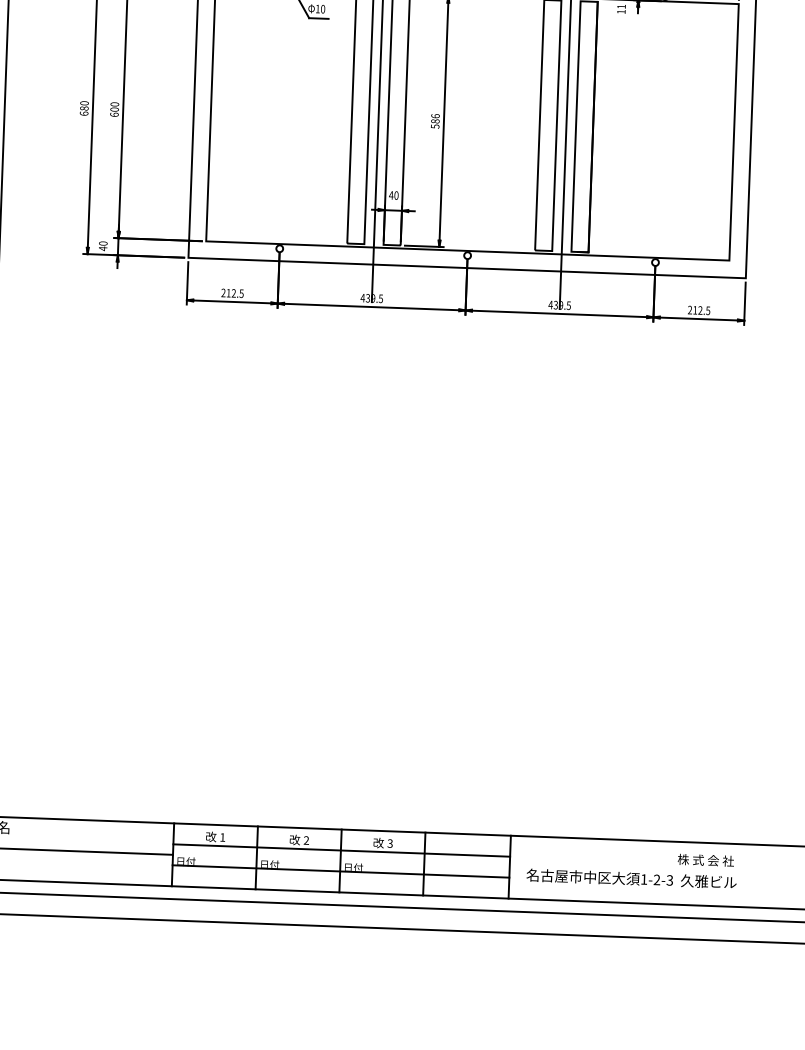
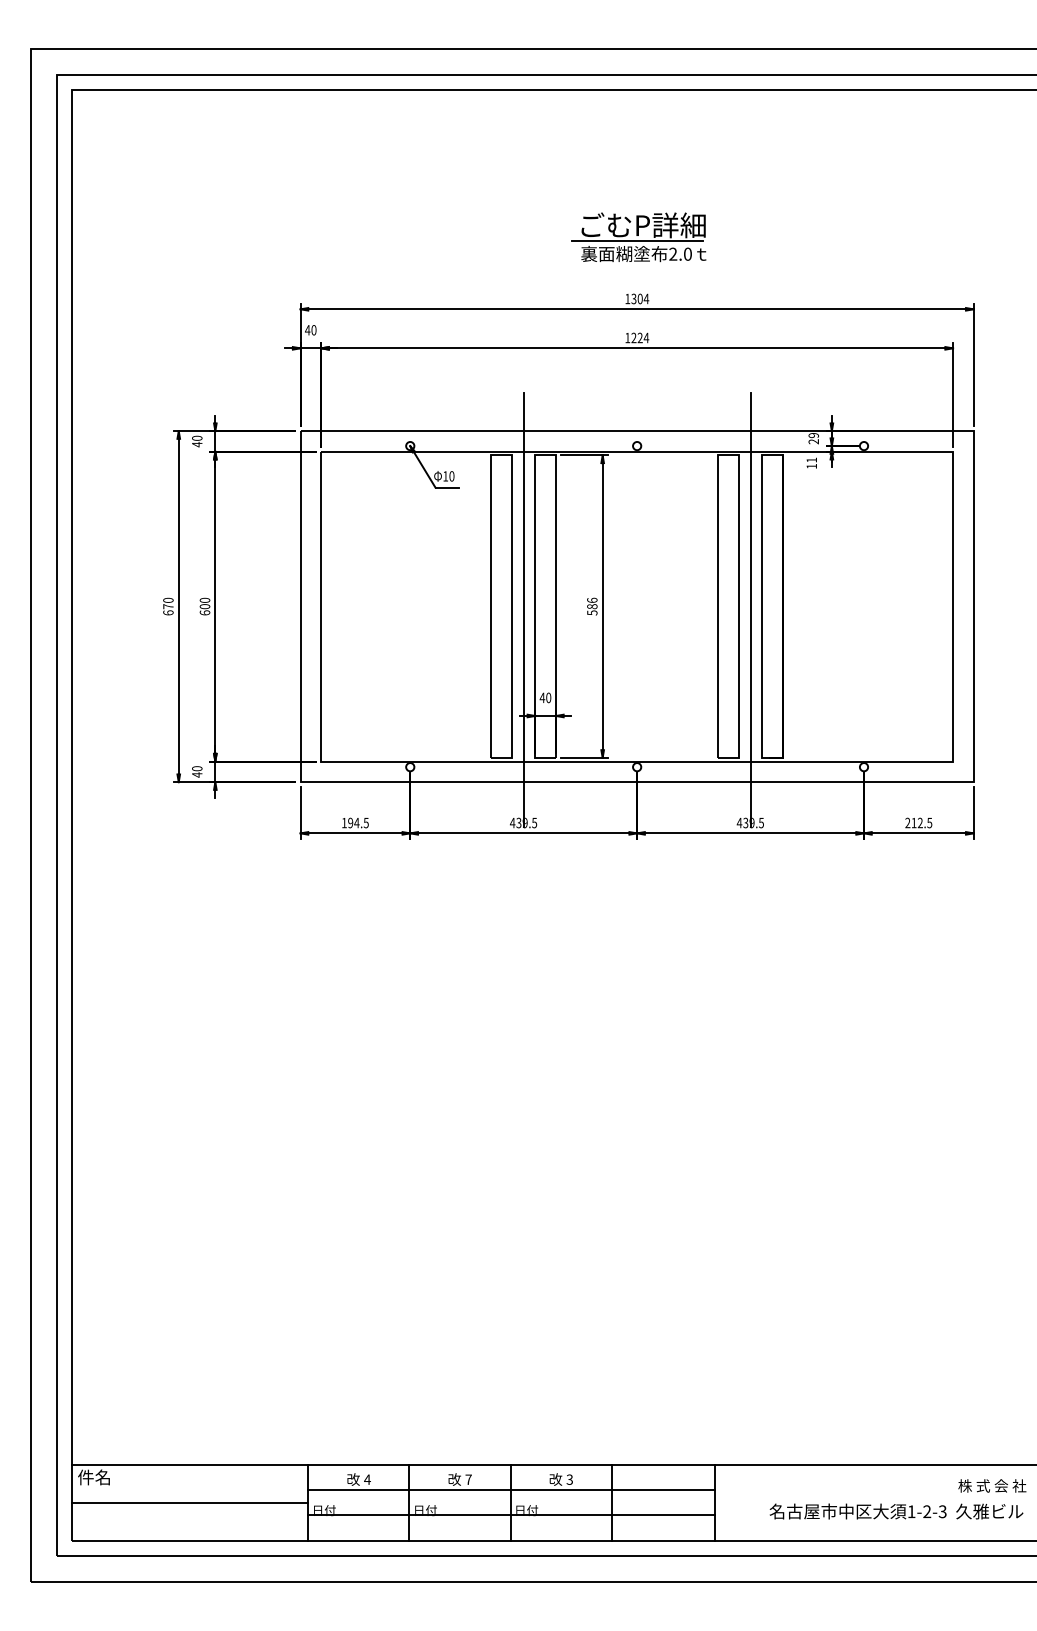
text: (84, 108) -> (168, 606), 680 -> 670
text: (228, 292) -> (350, 822), 212.5 -> 194.5
text: (222, 837) -> (367, 1479), 1 -> 4
text: (306, 840) -> (468, 1479), 2 -> 7
text: (706, 860) -> (992, 1485), moved
text: (631, 878) -> (896, 1511), moved

